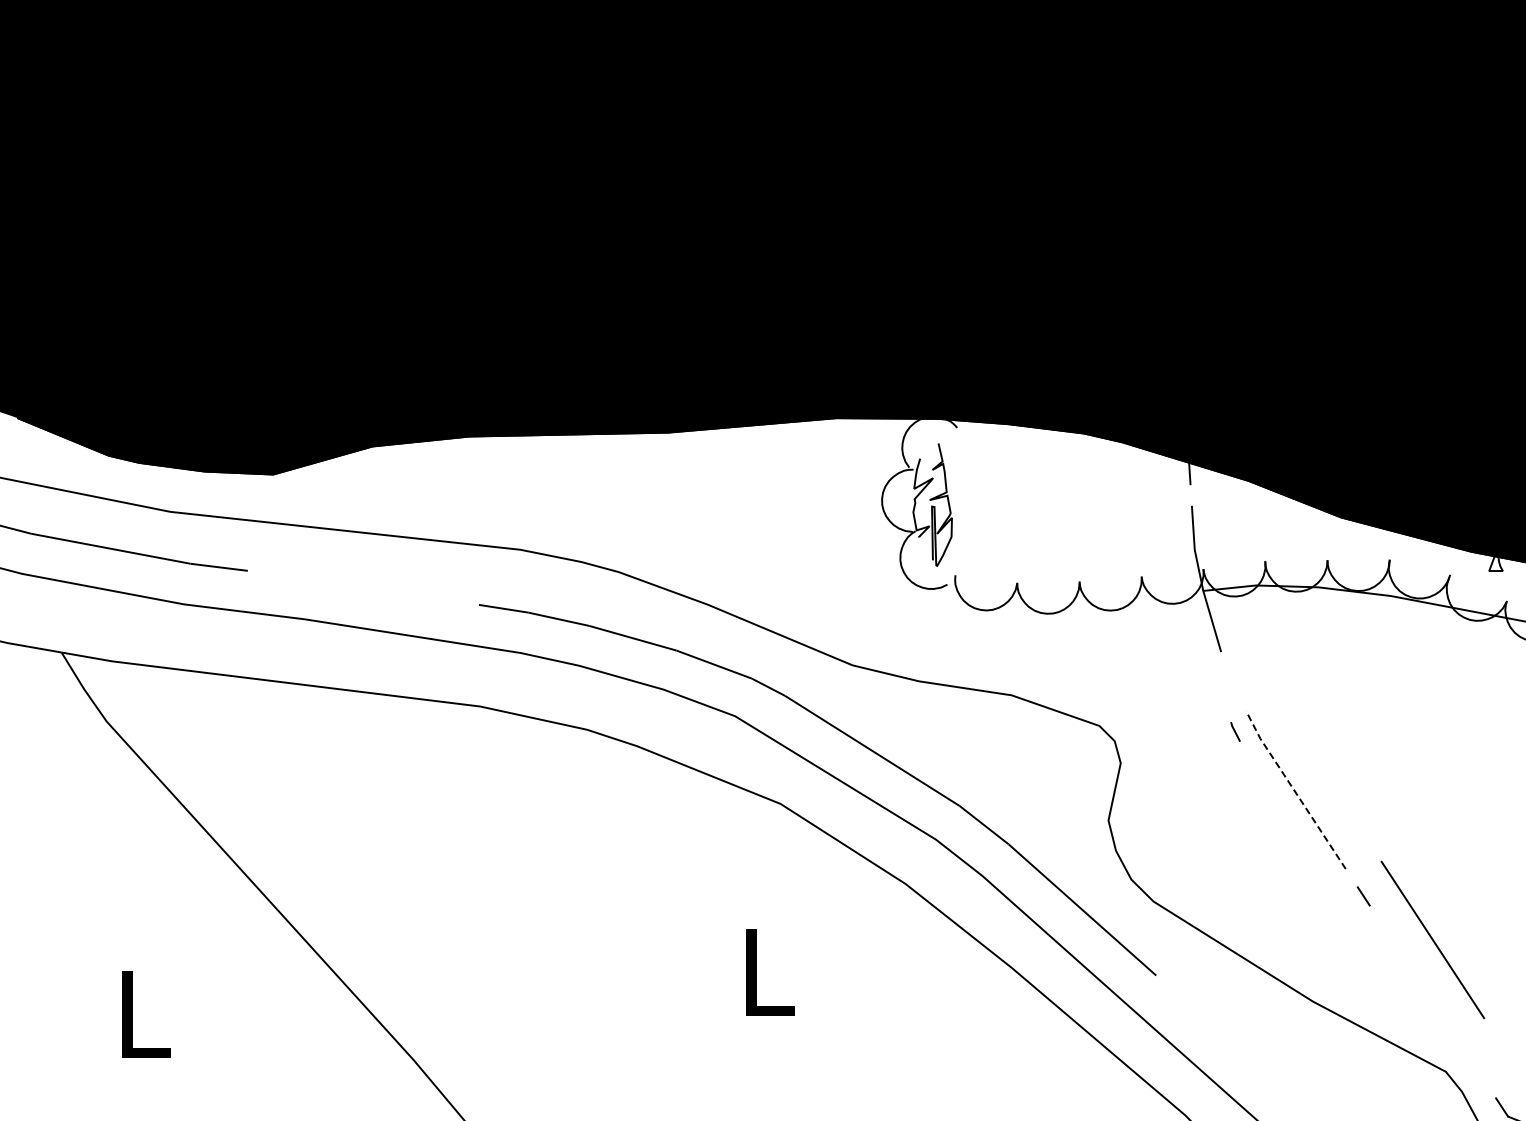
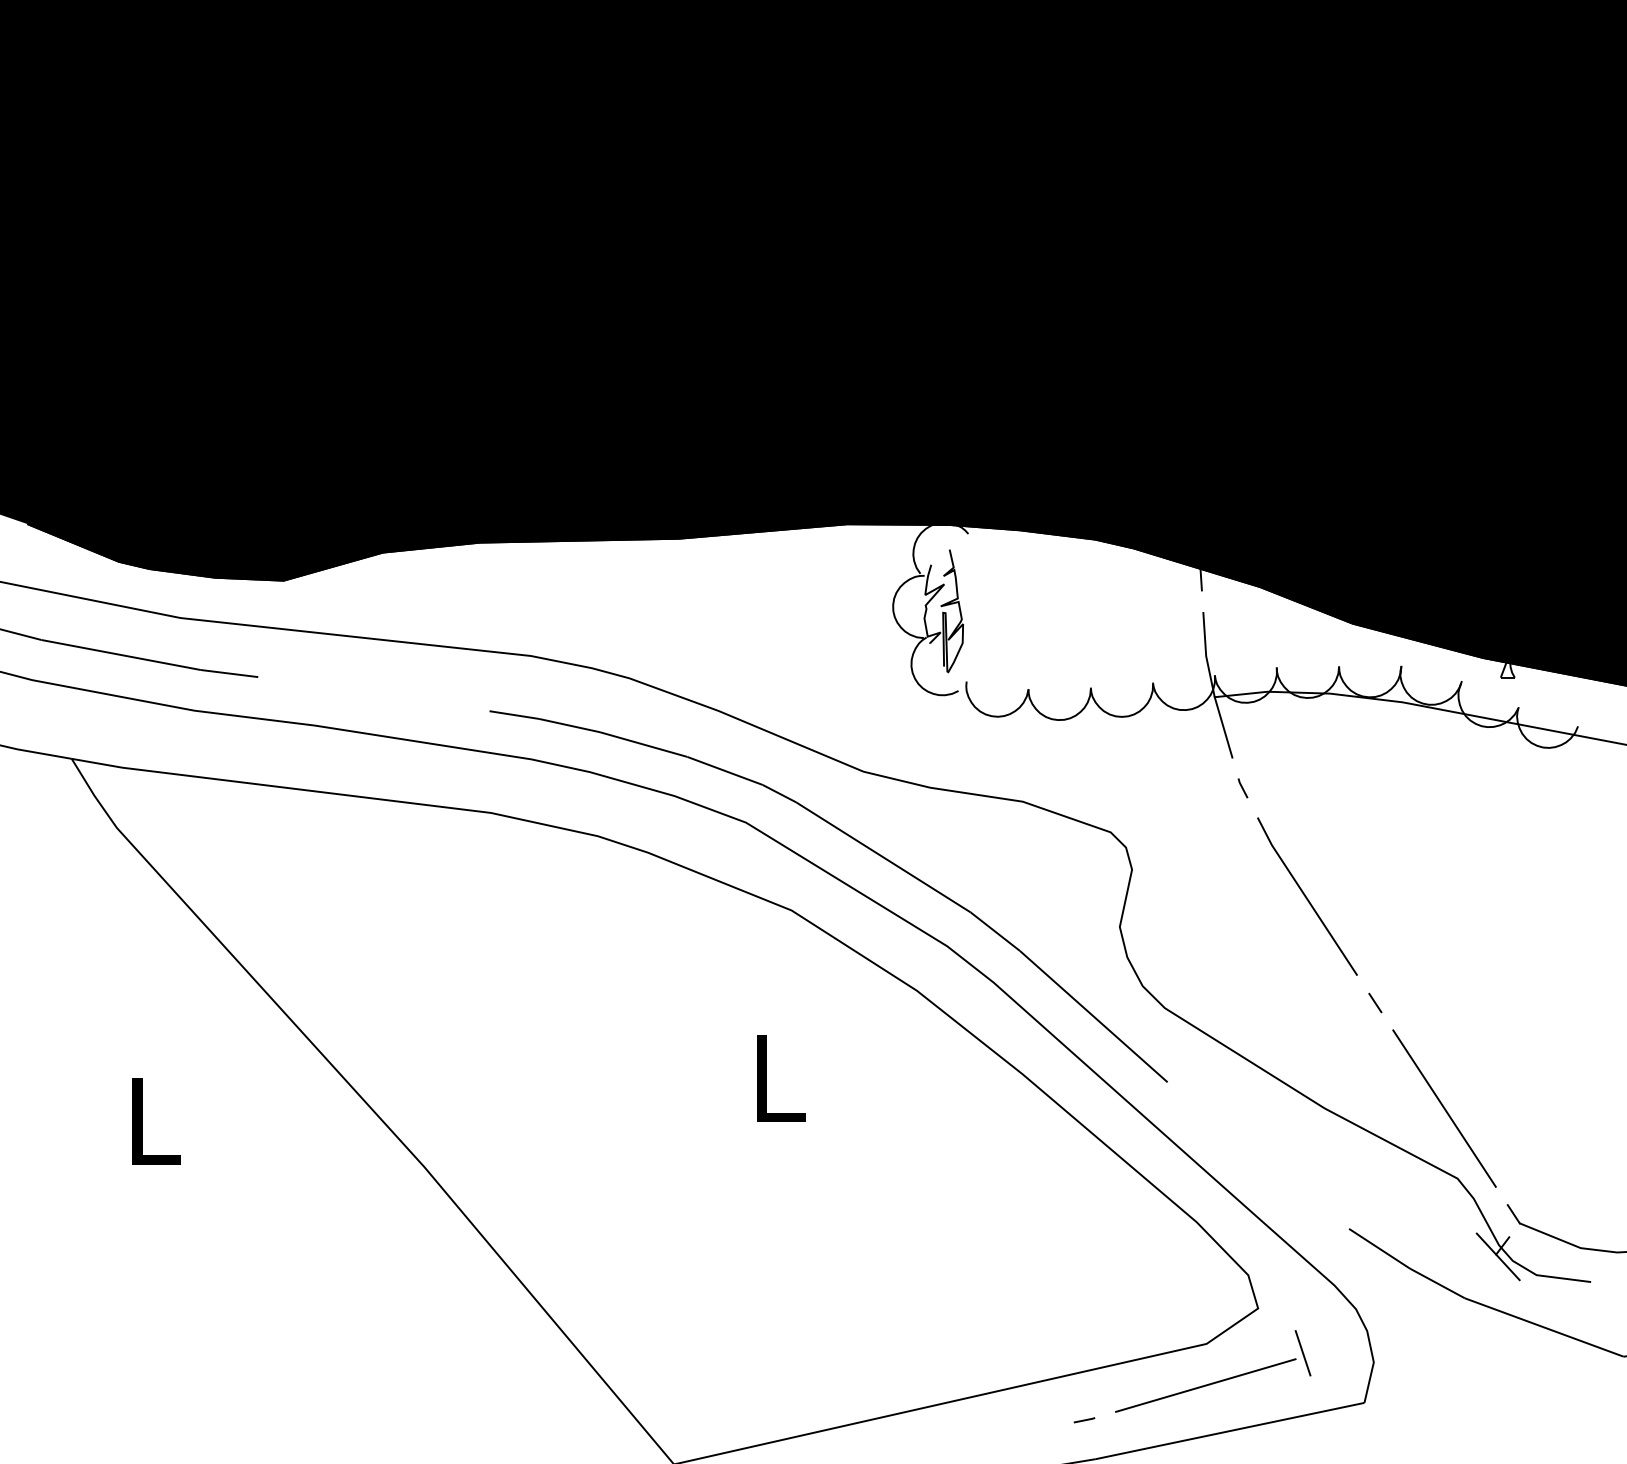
line: (1235, 732) -> (1242, 788), moved
line: (1293, 789) -> (1305, 896), dashed -> solid
line: (1432, 939) -> (1444, 1108), moved

